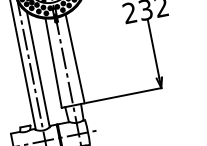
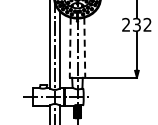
line: (74, 58) -> (84, 47), solid -> dashed
line: (53, 62) -> (70, 47), solid -> dashed

